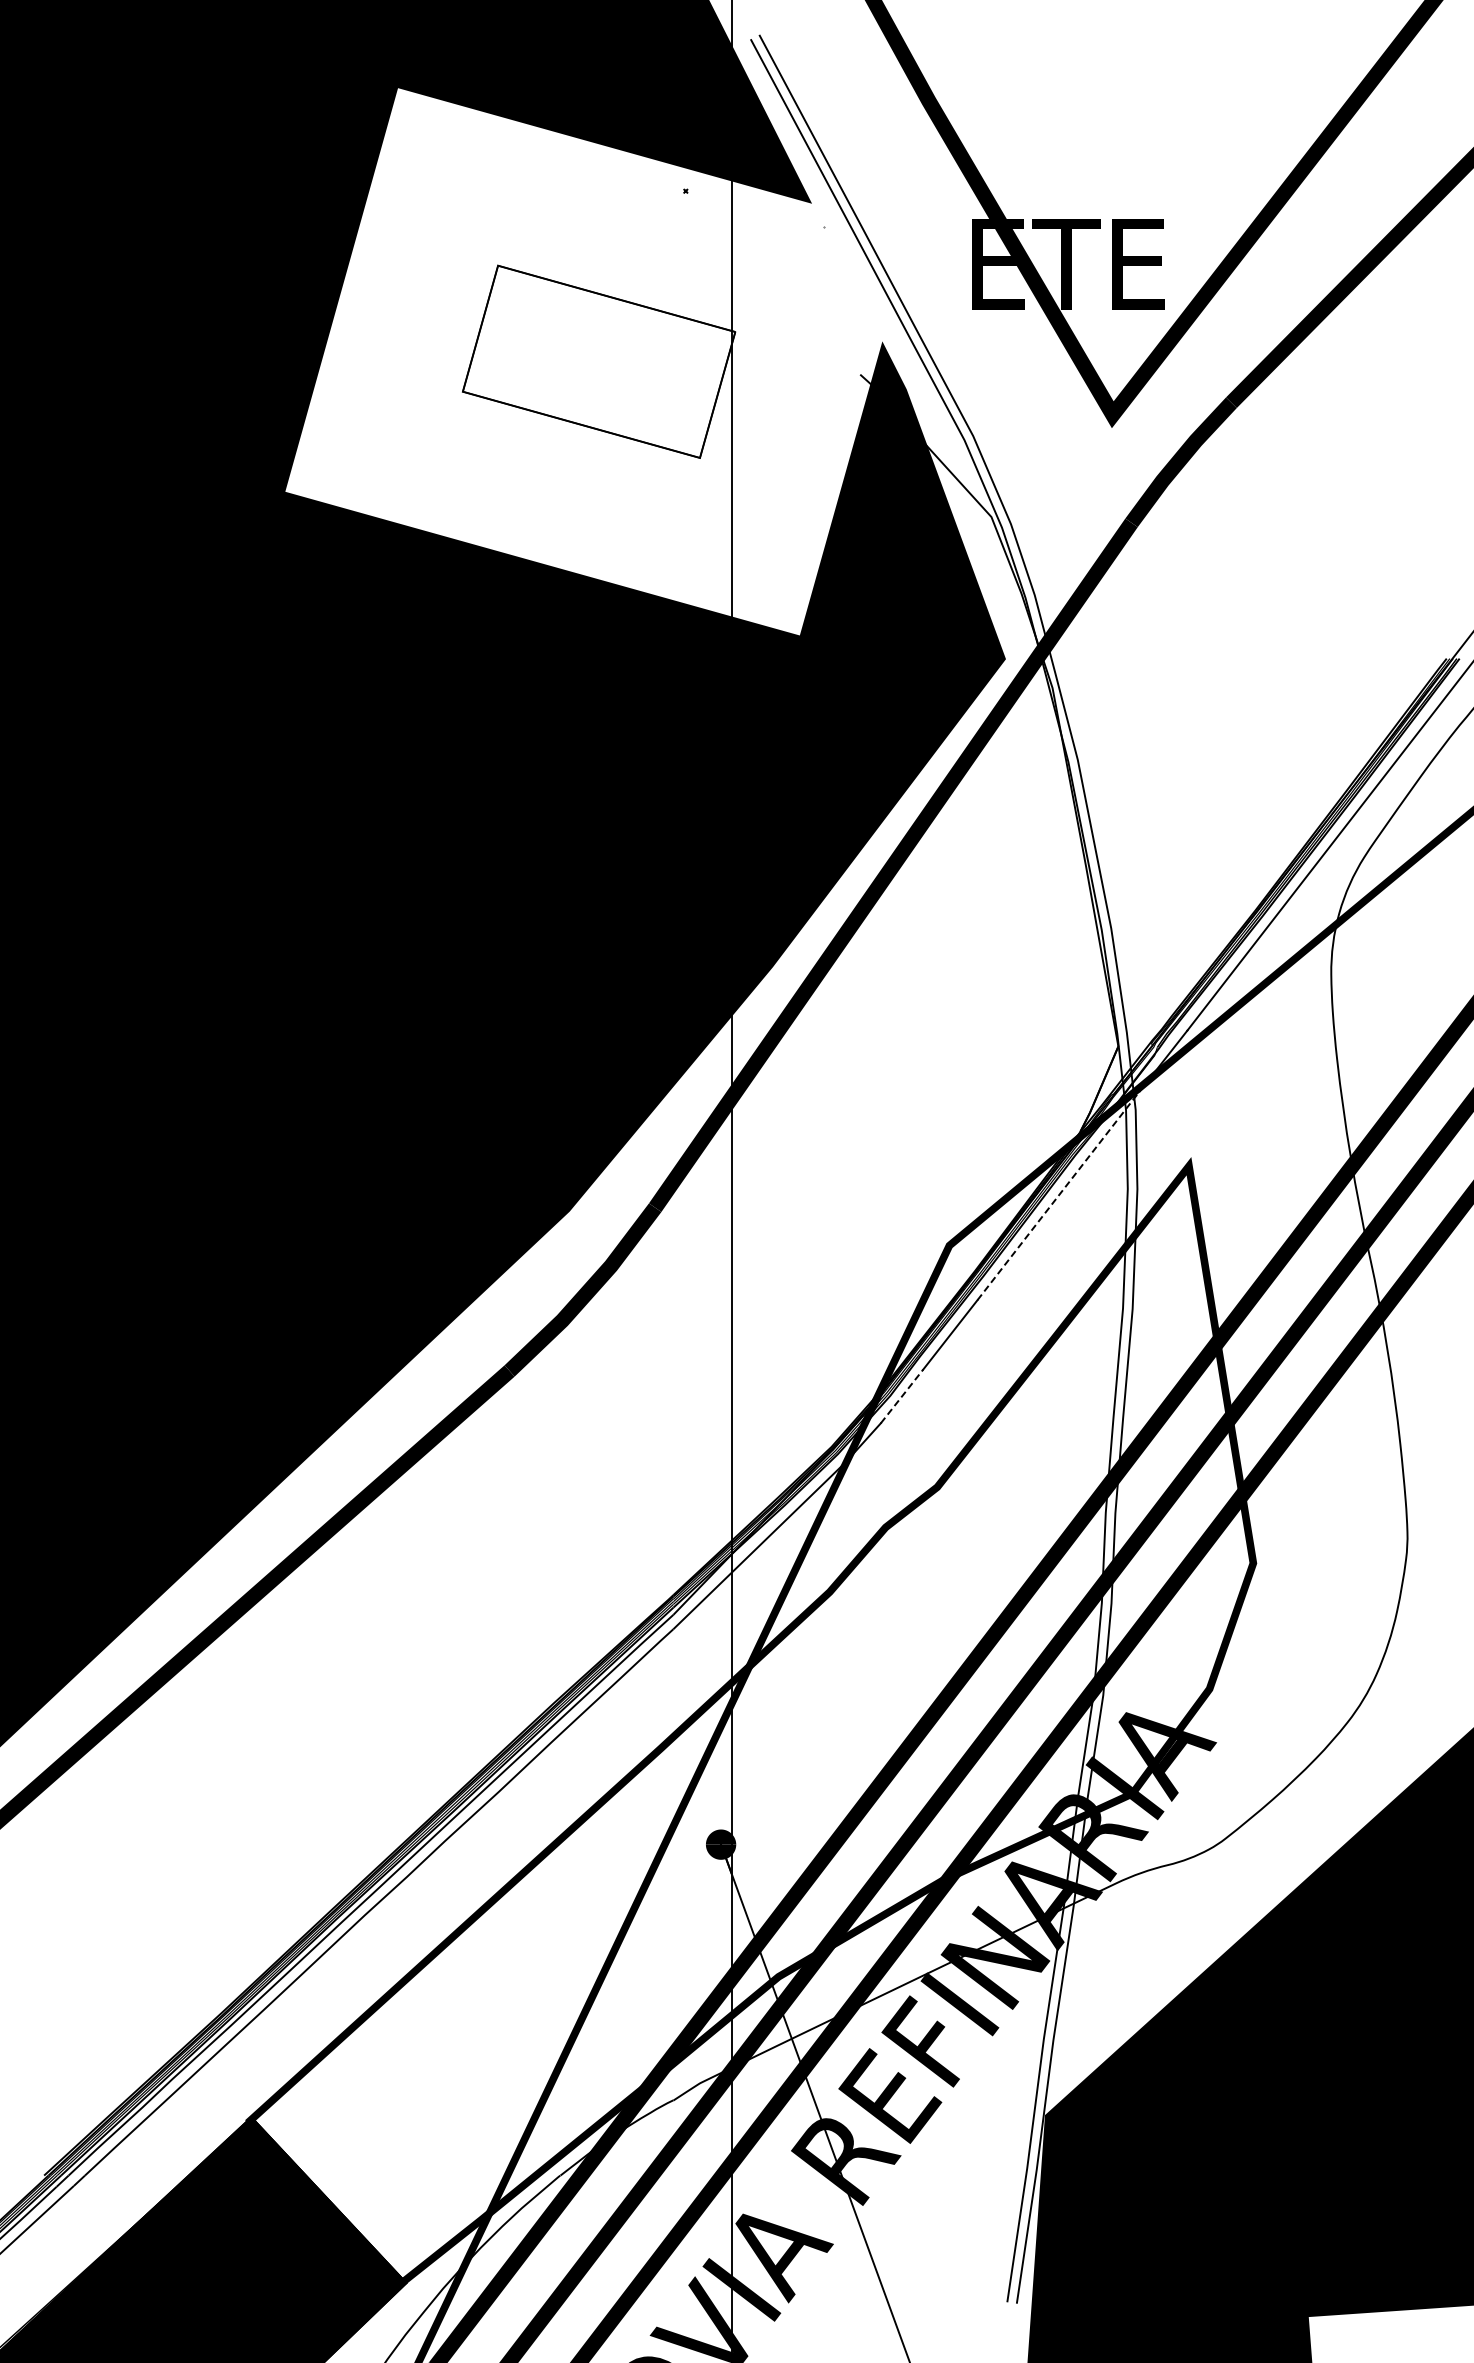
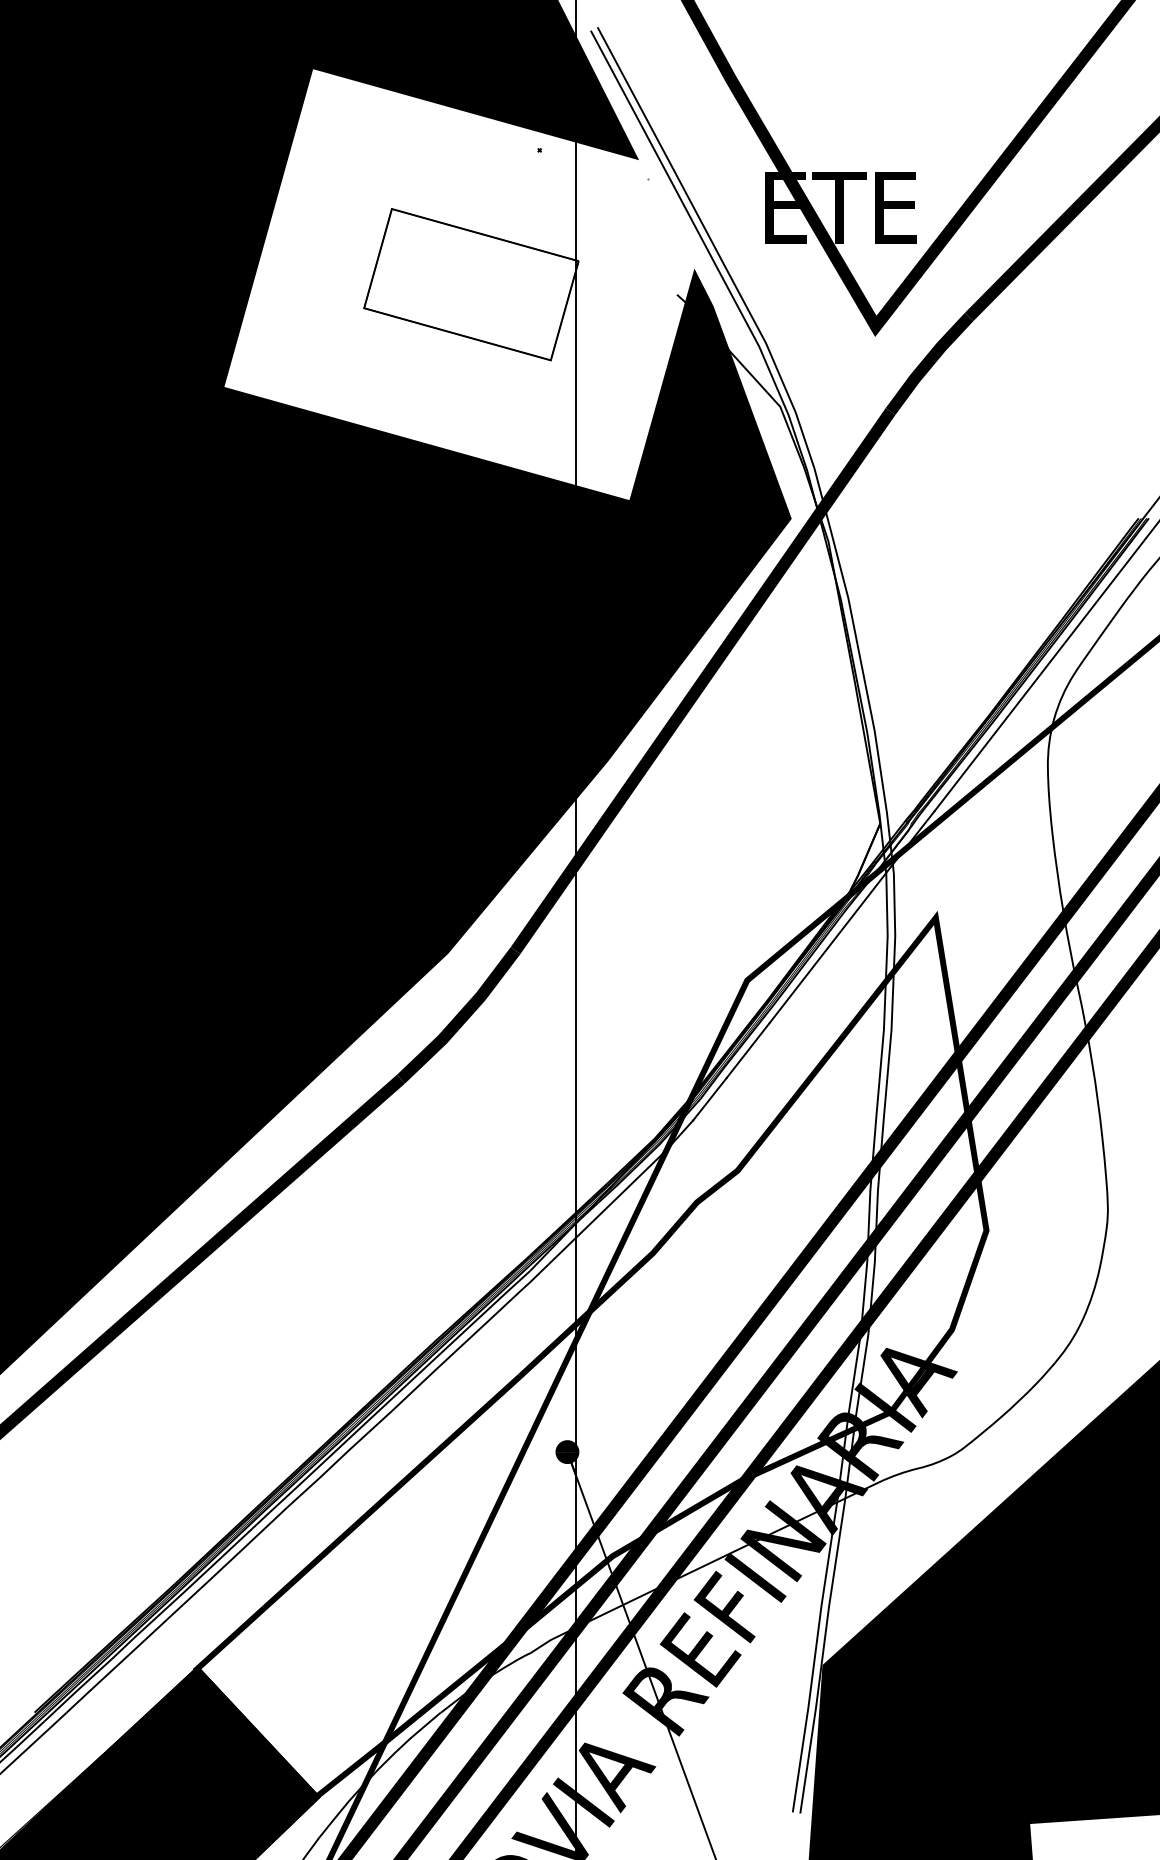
line: (1058, 1195) -> (833, 941), dashed -> solid
line: (902, 1396) -> (710, 1099), dashed -> solid

